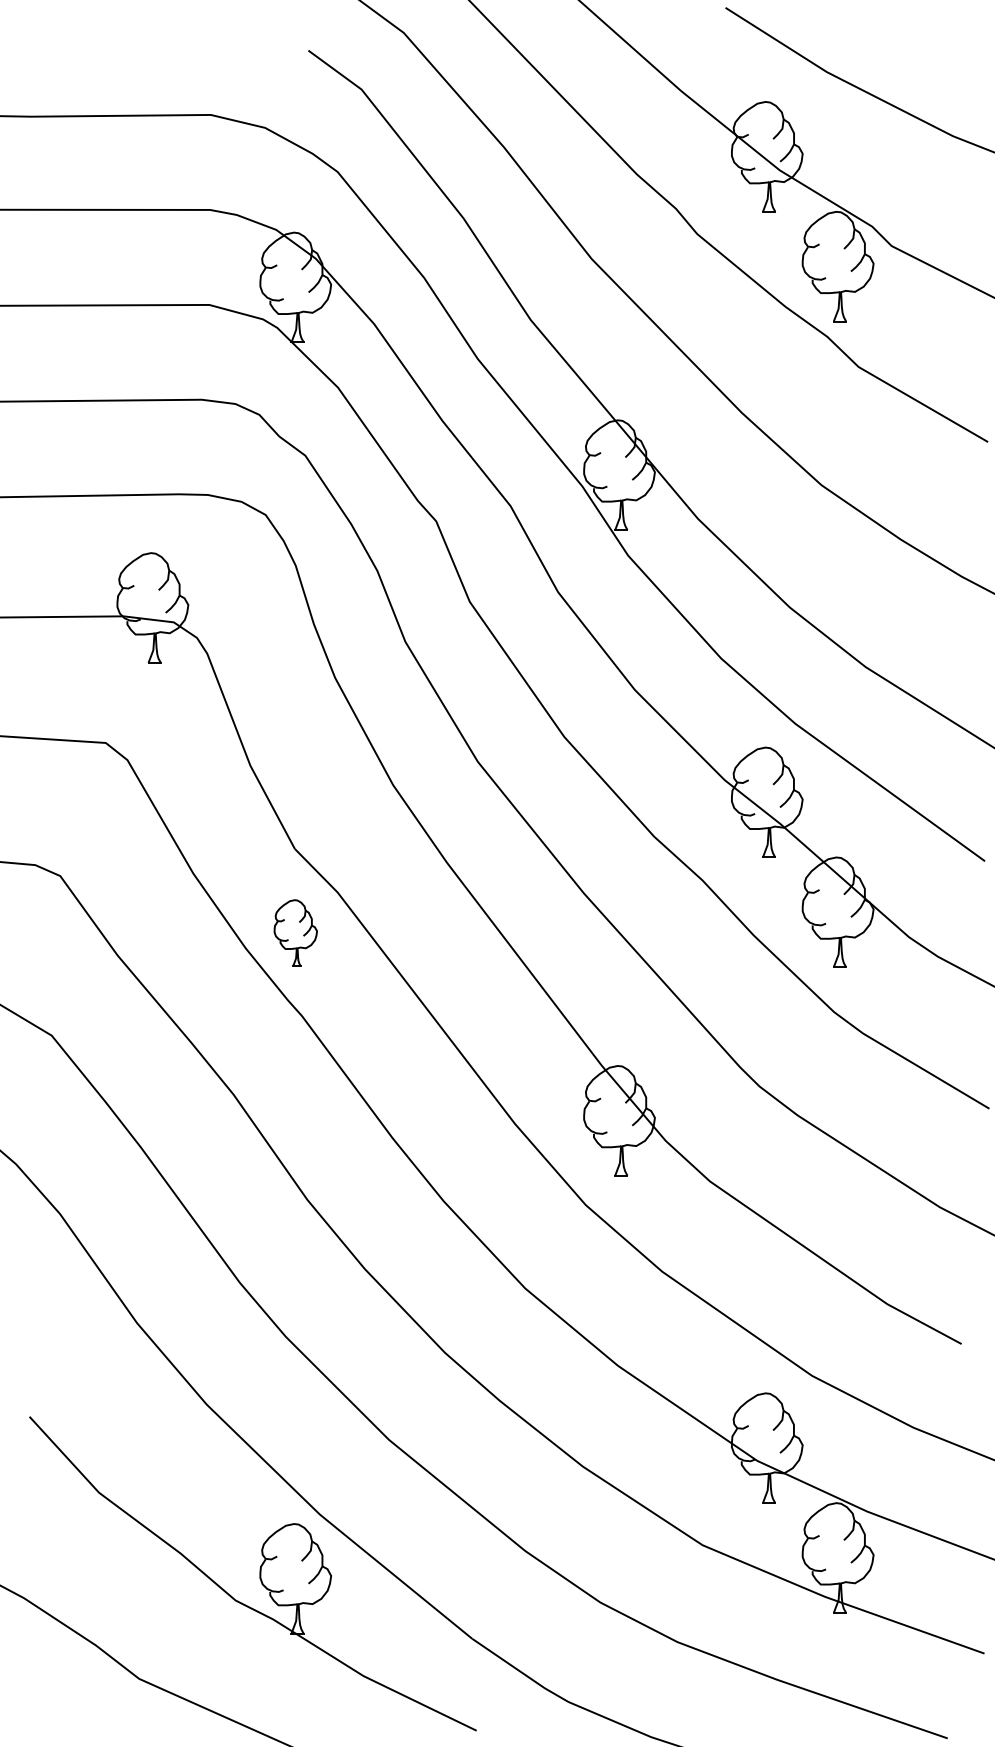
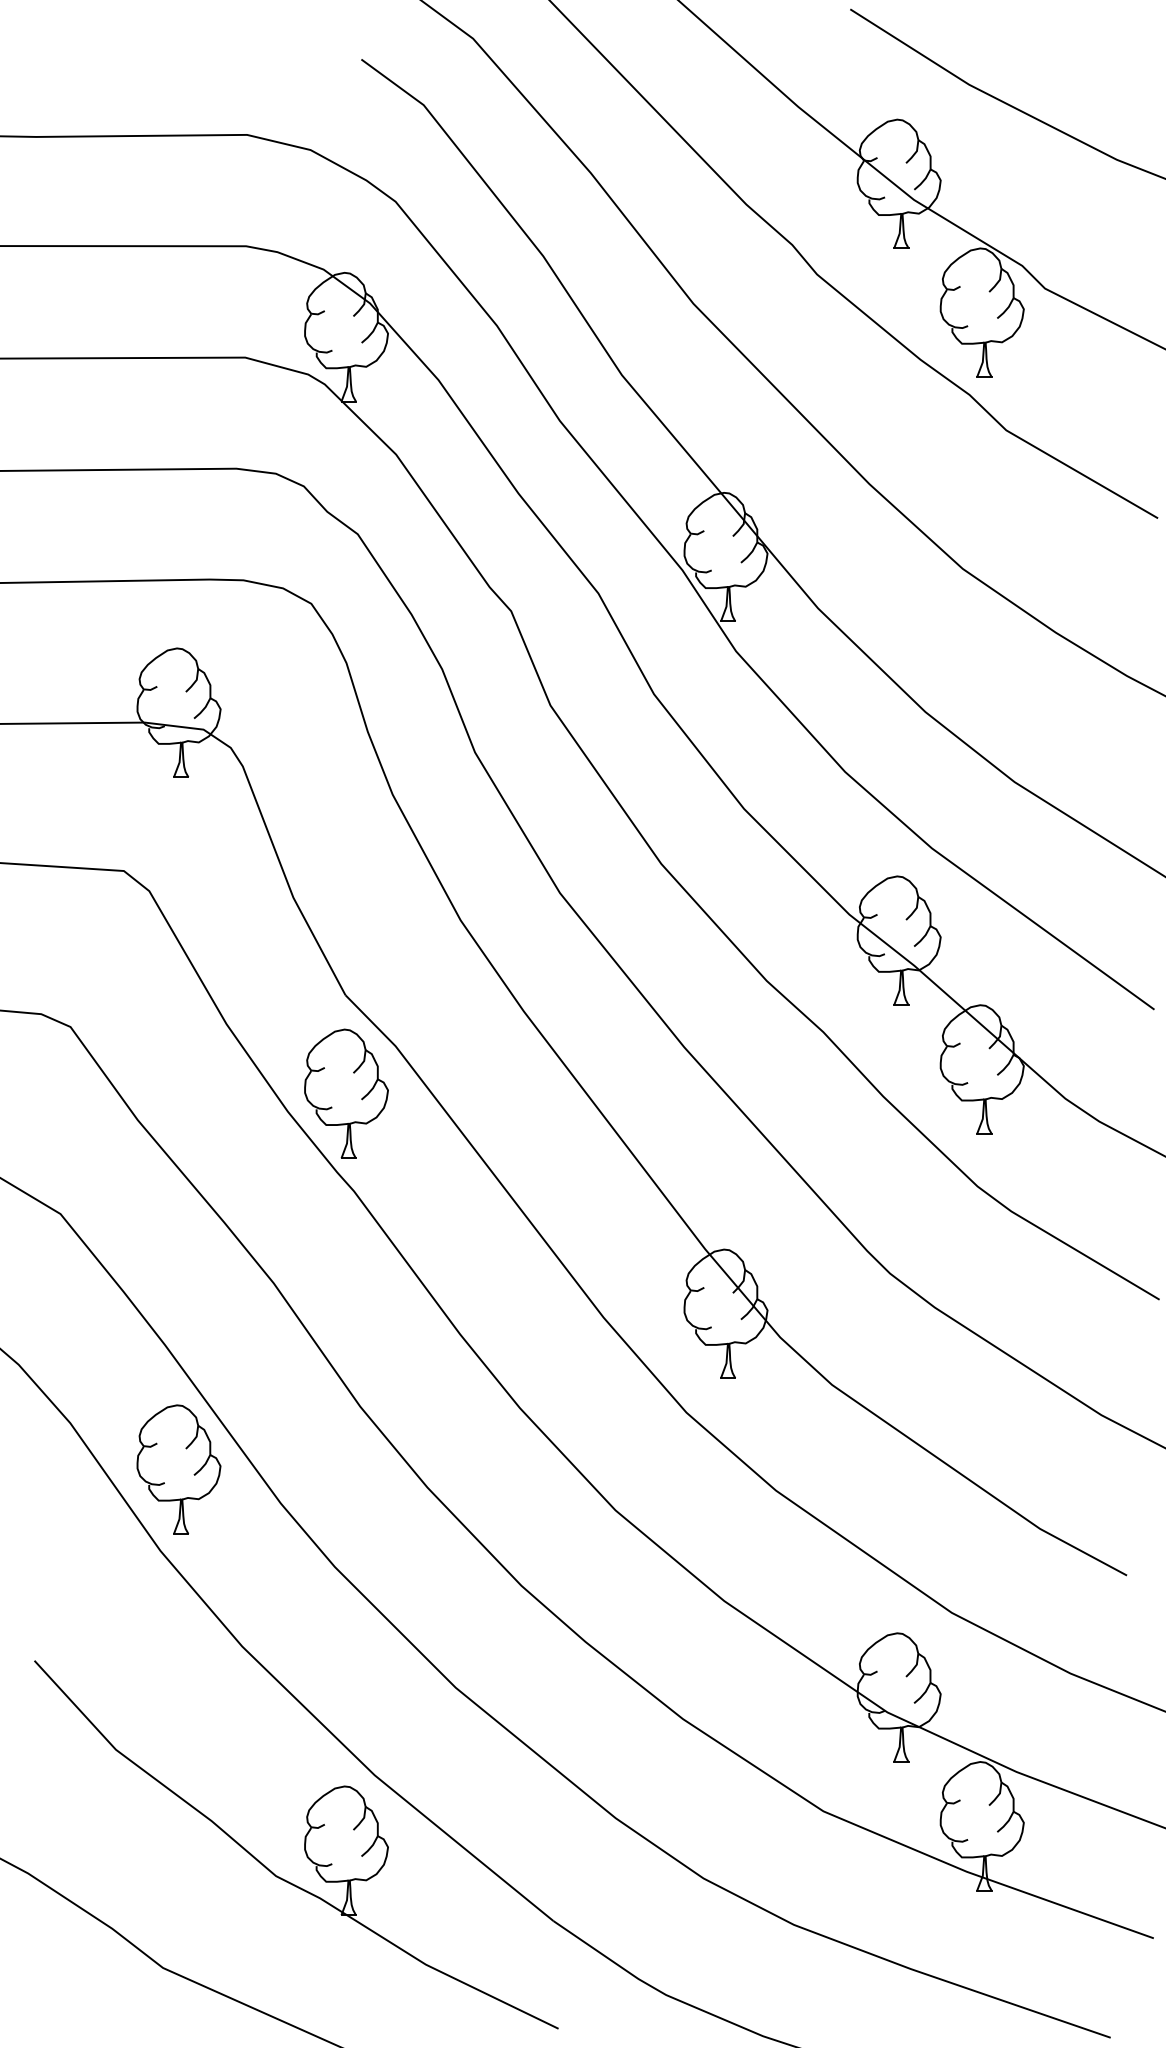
part: (295, 932) -> (346, 1093), size x1.67
part: (152, 1253) -> (178, 1469), added

